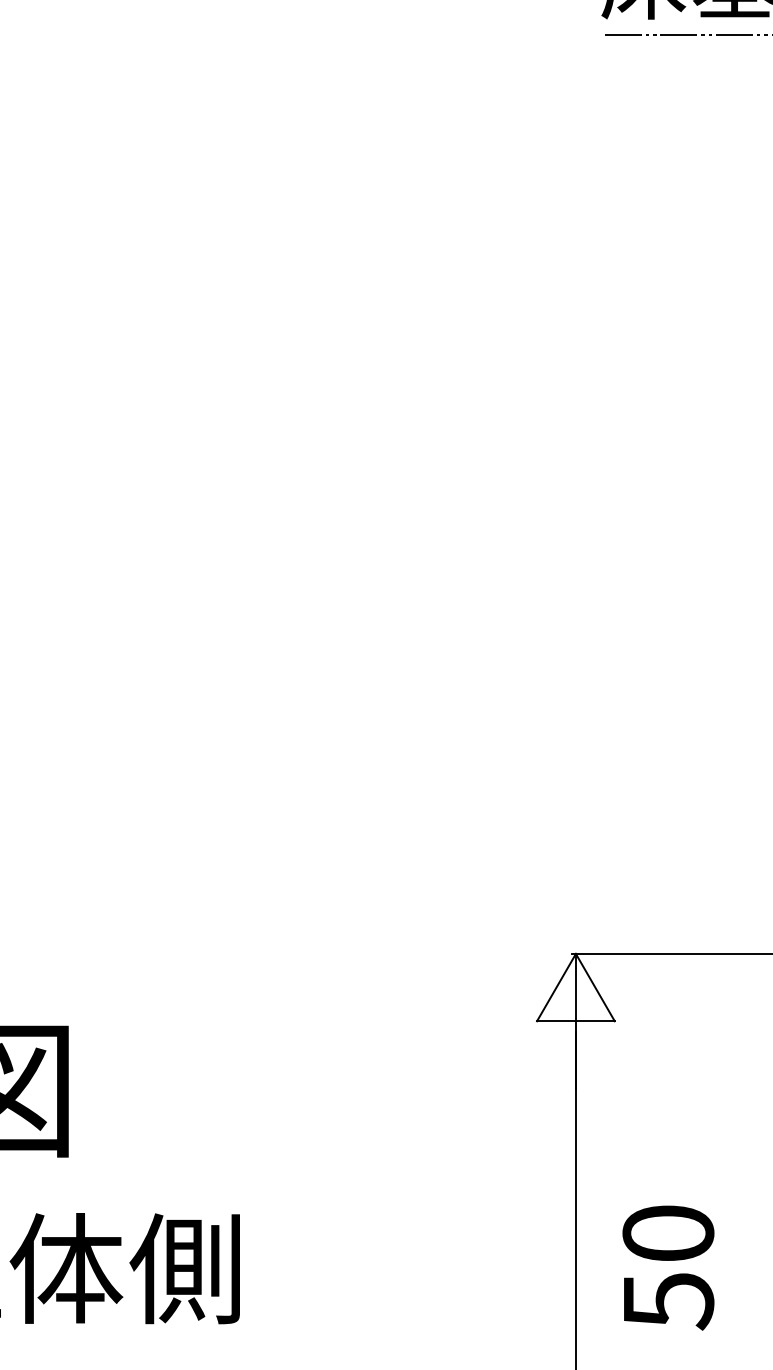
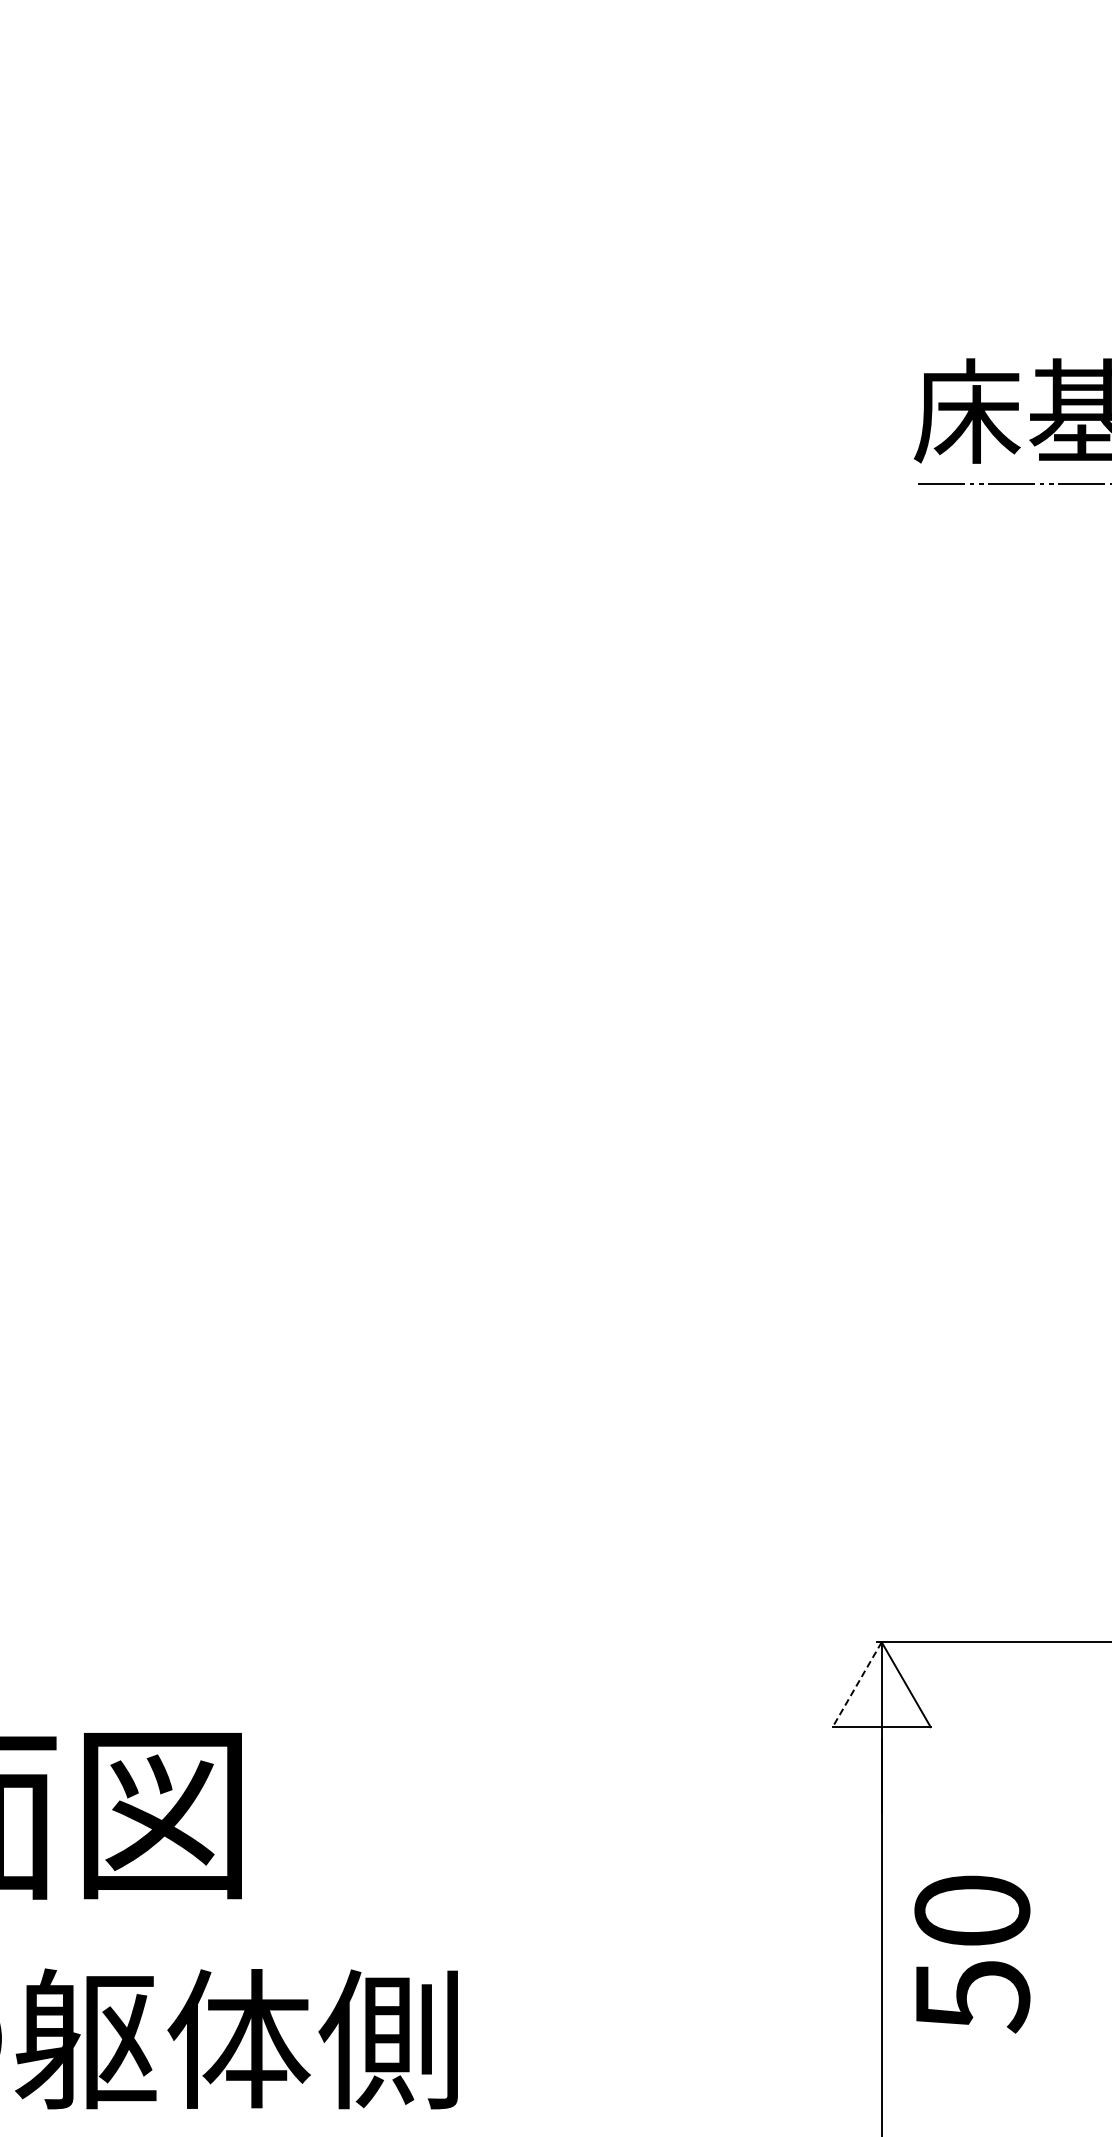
line: (555, 988) -> (856, 1685), solid -> dashed
text: (668, 1268) -> (972, 1954), moved

